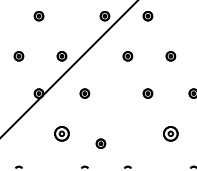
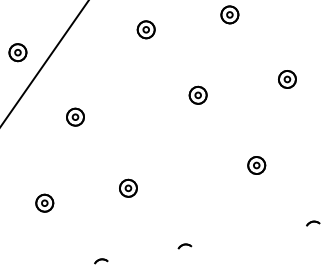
part: (61, 133) -> (43, 202), size x0.62
part: (170, 133) -> (255, 165), size x0.62
part: (100, 143) -> (127, 188), moved

